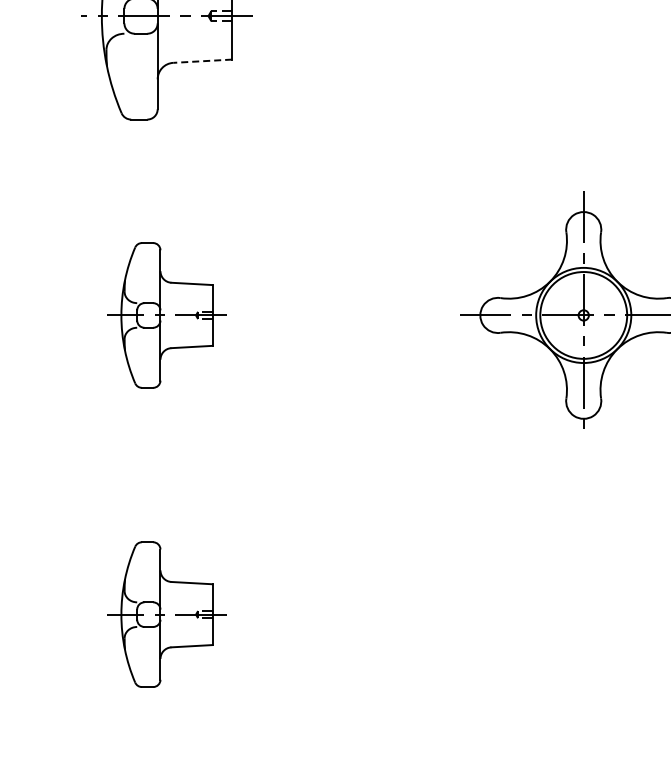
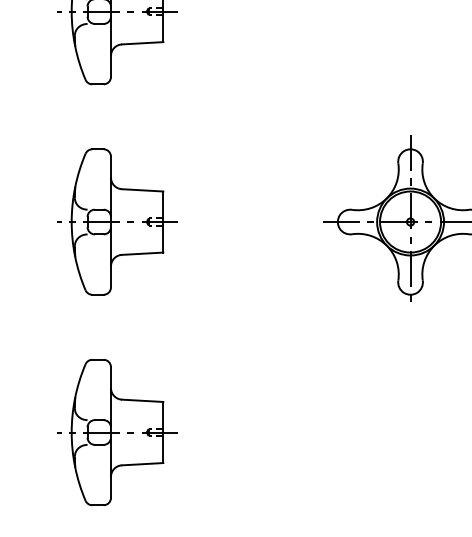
line: (202, 61) -> (142, 43), dashed -> solid
part: (166, 315) -> (117, 222), size x1.43
part: (166, 614) -> (117, 432), size x1.43

